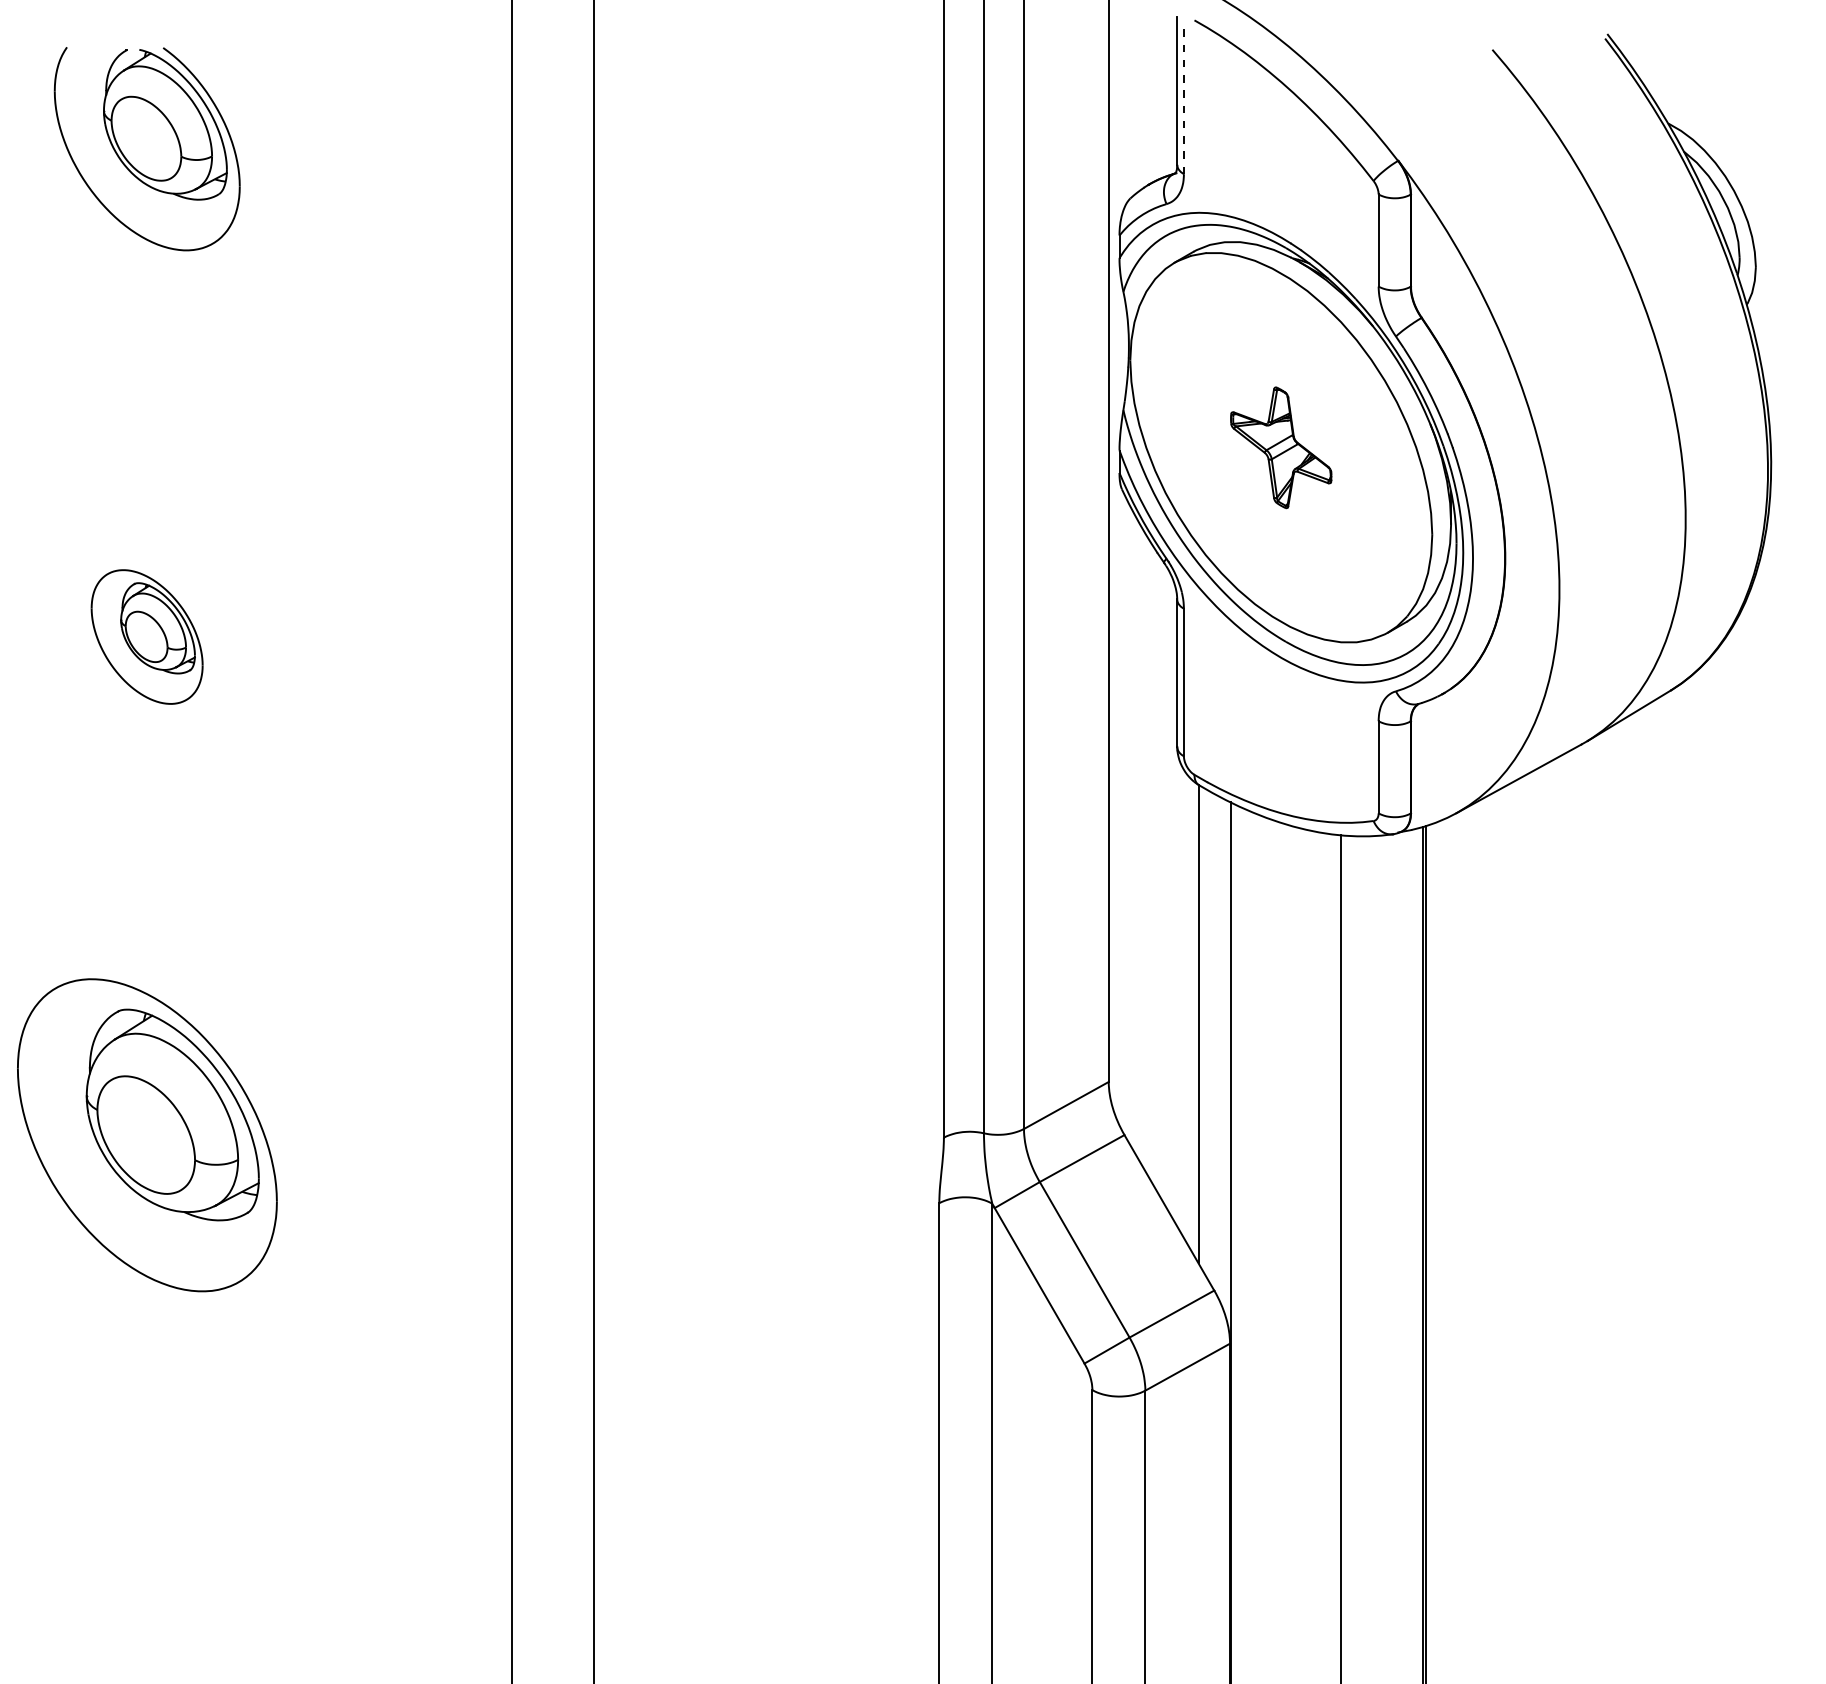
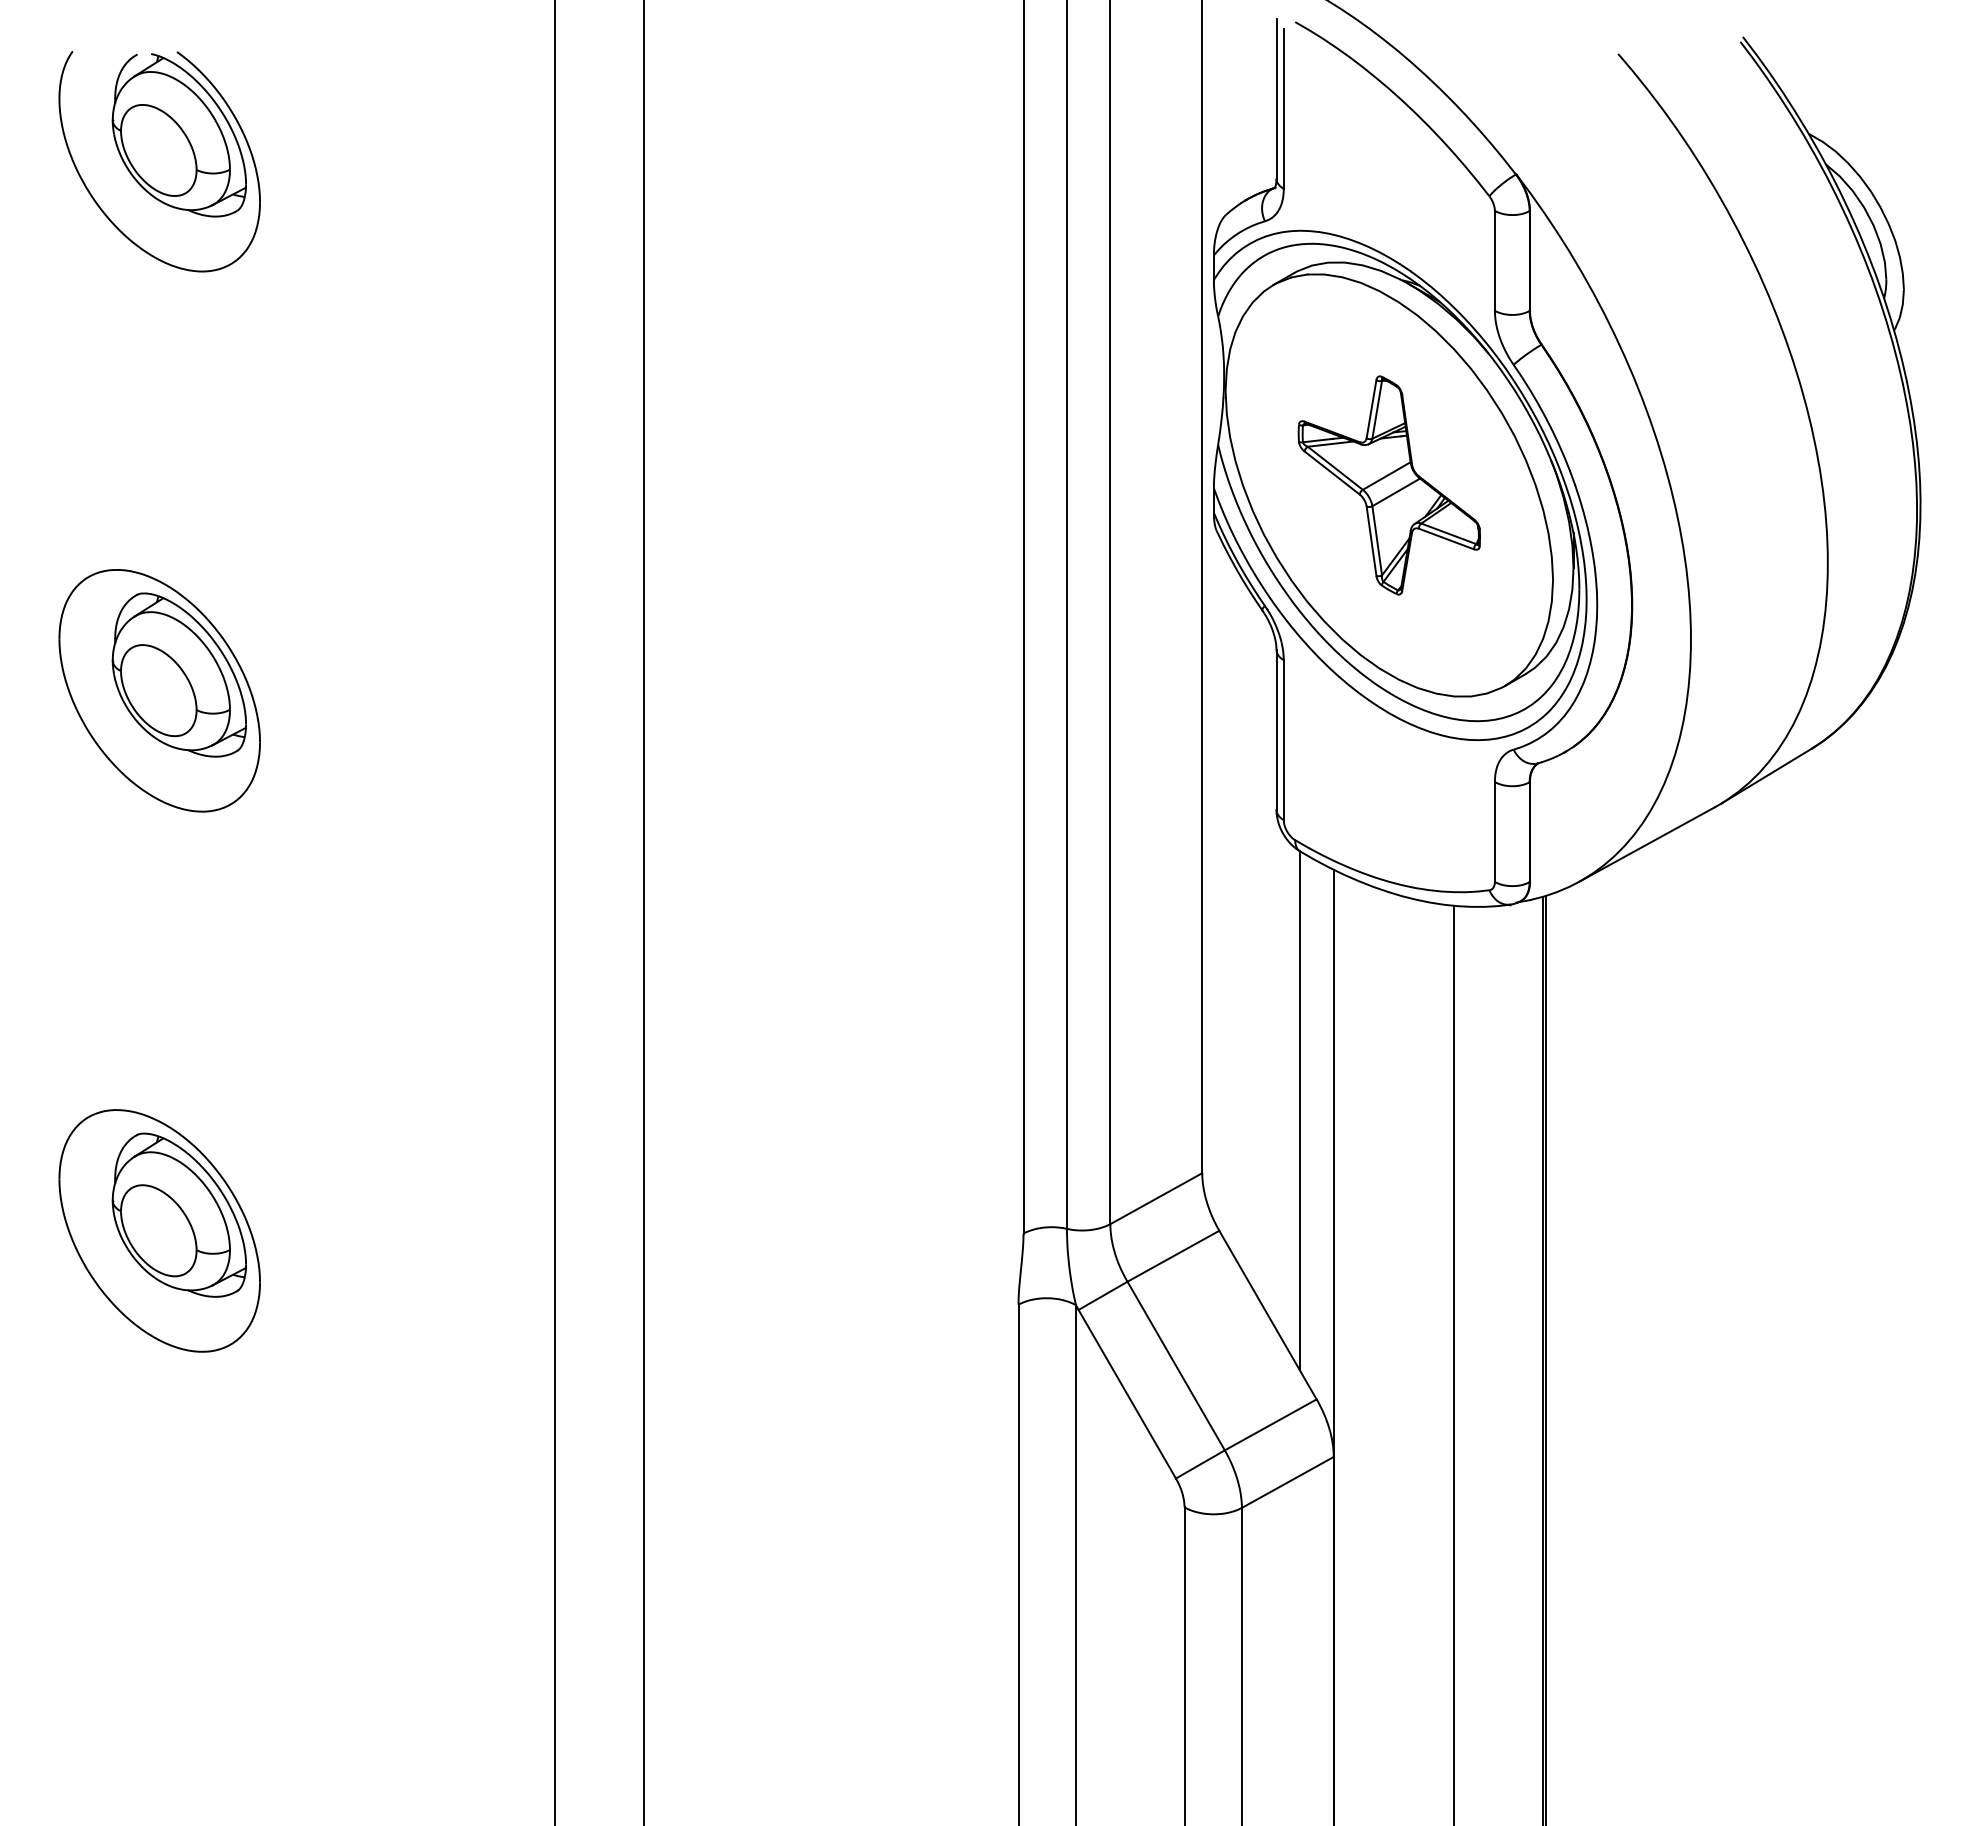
line: (1183, 100) -> (1283, 108), dashed -> solid
part: (1280, 447) -> (1388, 485), size x1.67
part: (146, 636) -> (158, 690), size x1.67
part: (146, 1134) -> (158, 1230), size x0.71

